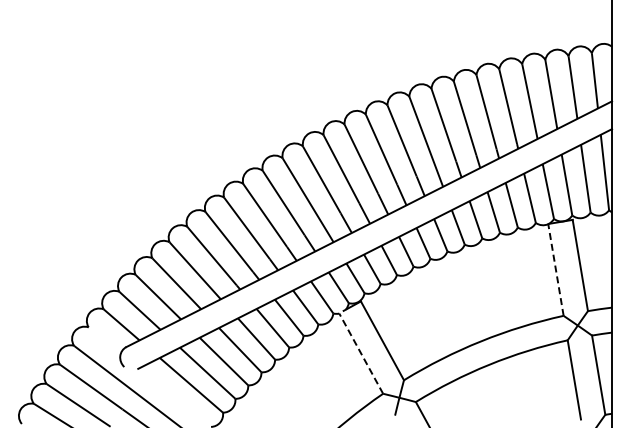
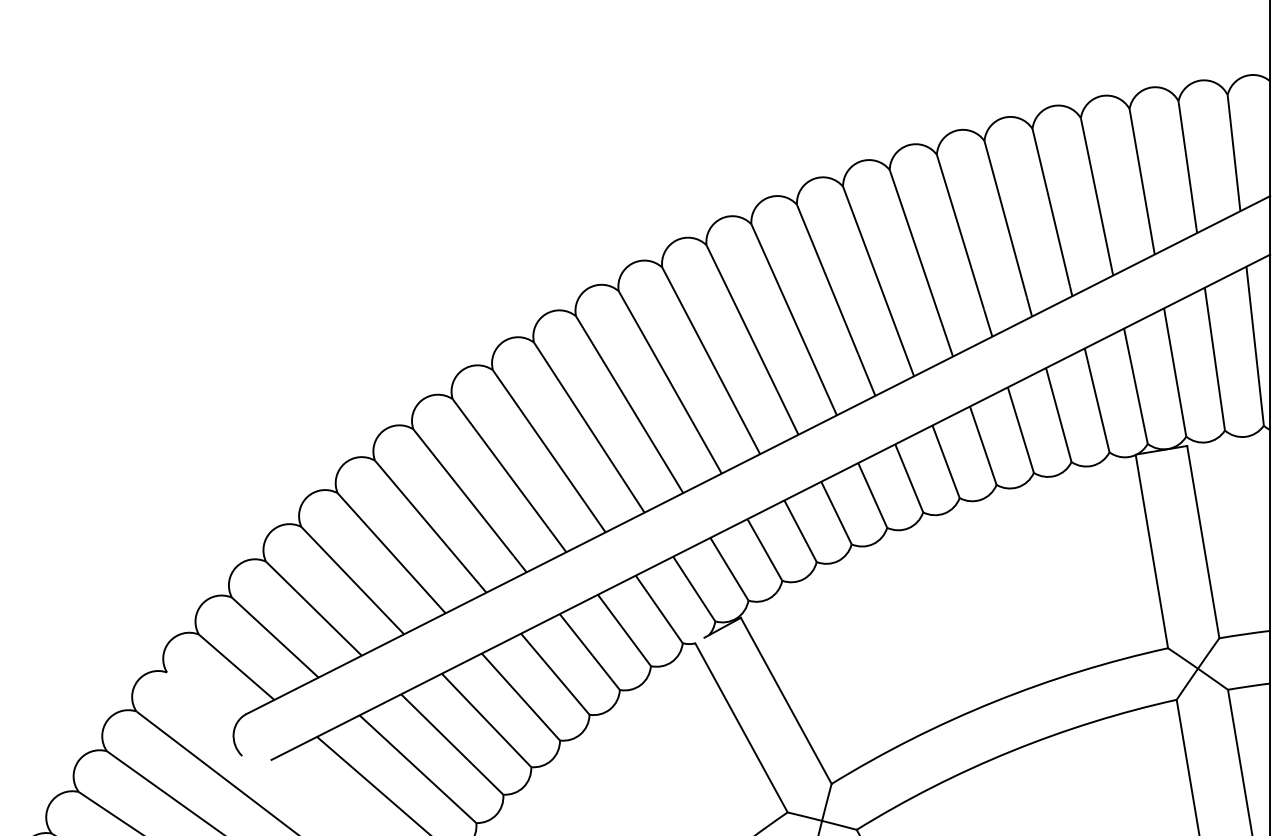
line: (555, 269) -> (1150, 550), dashed -> solid
line: (361, 353) -> (742, 727), dashed -> solid

